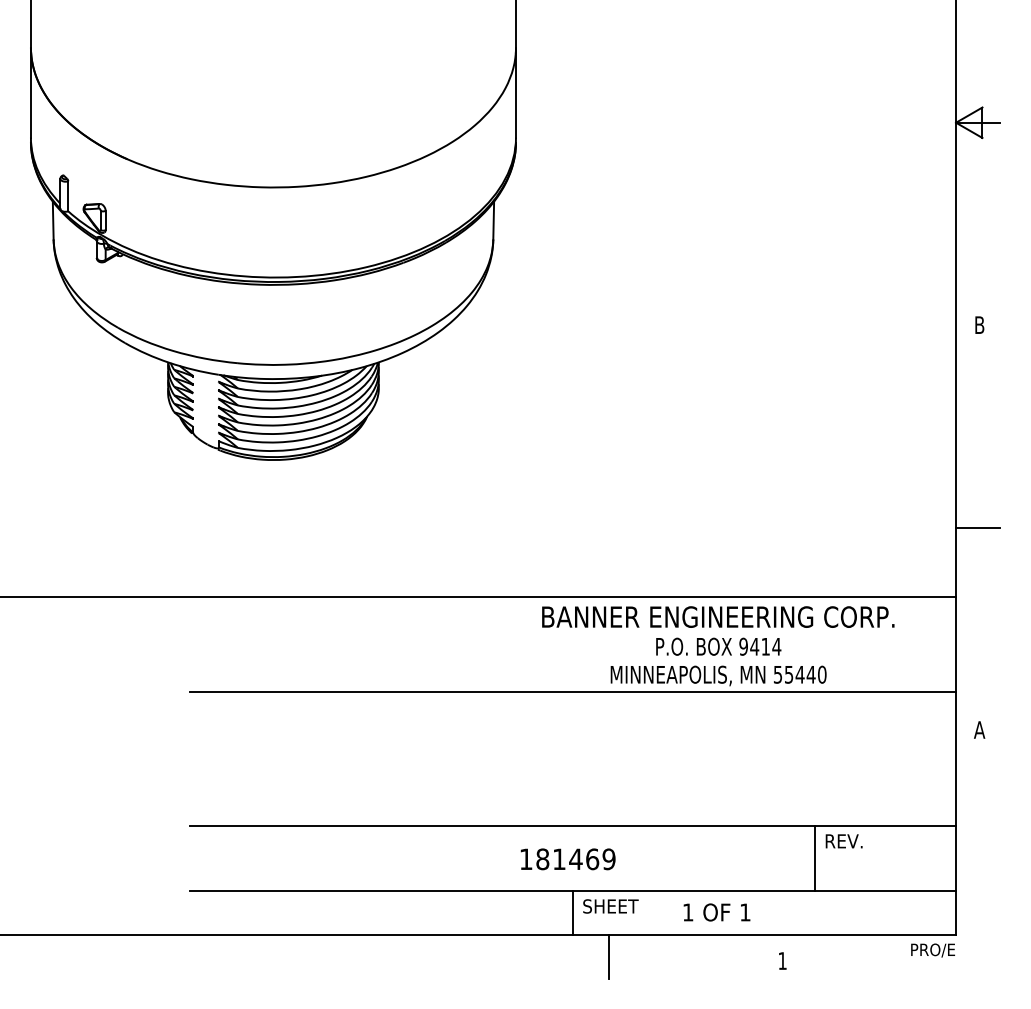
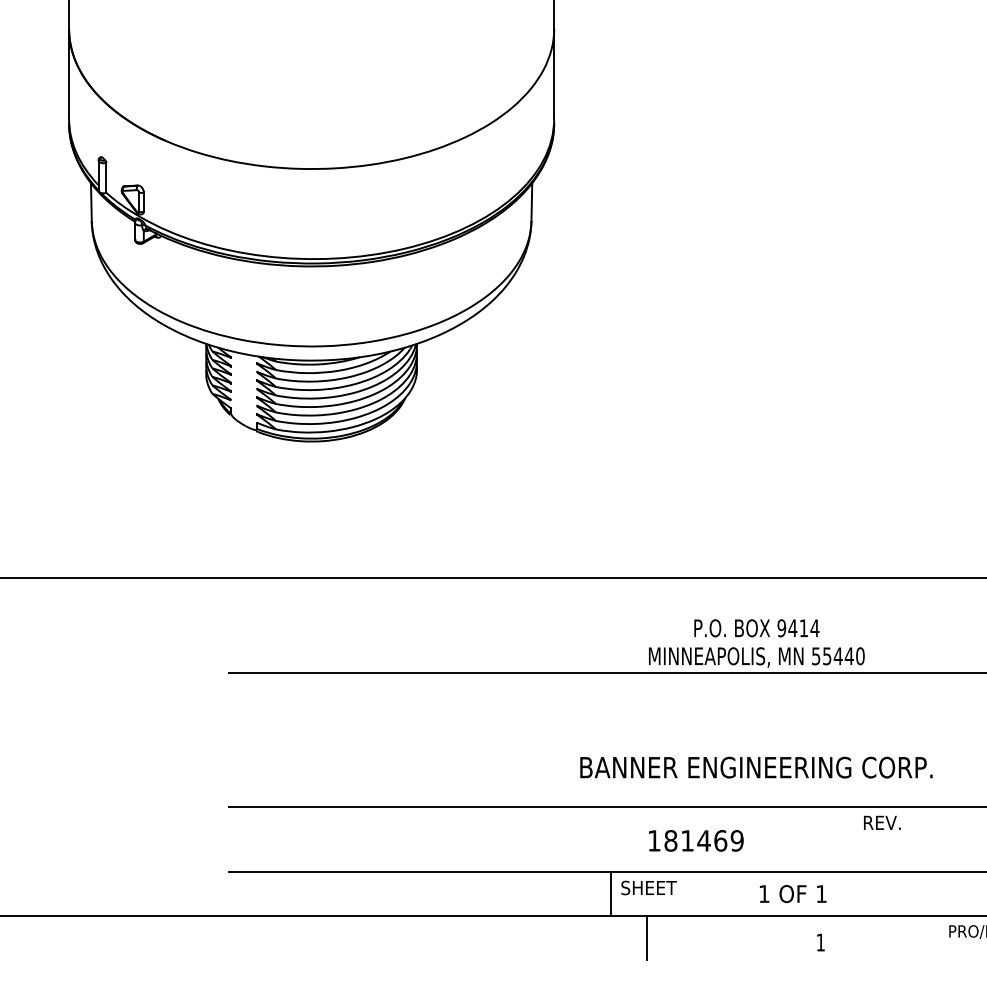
text: (718, 616) -> (756, 767), moved
line: (815, 857) -> (853, 839), removed
text: (567, 859) -> (695, 841), moved
text: (716, 912) -> (792, 894), moved

